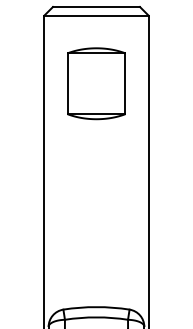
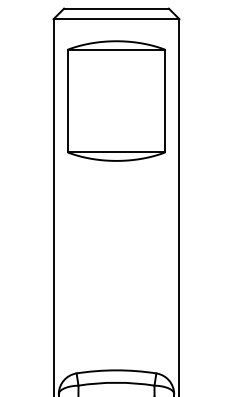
part: (96, 83) -> (116, 100), size x1.4

